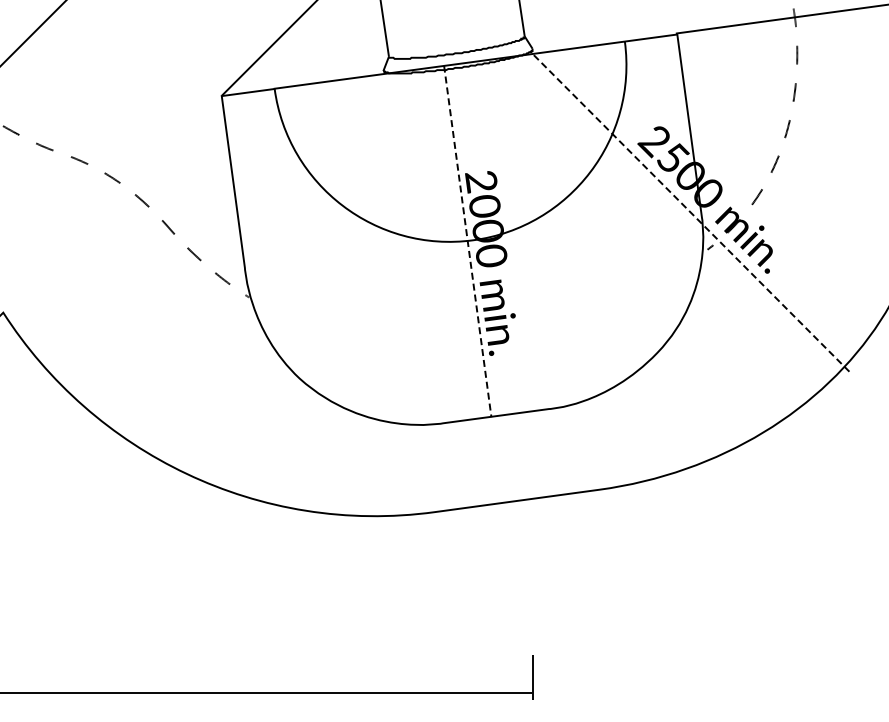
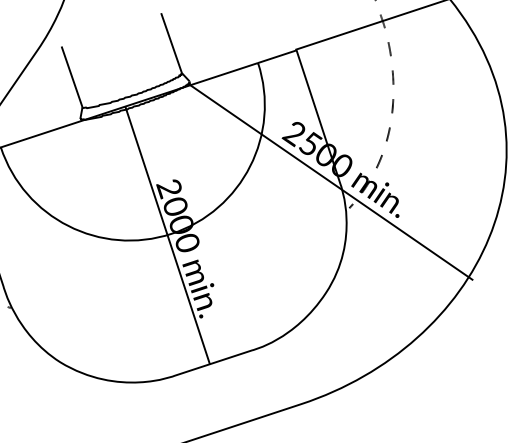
line: (690, 211) -> (331, 181), dashed -> solid
line: (467, 241) -> (167, 235), dashed -> solid

